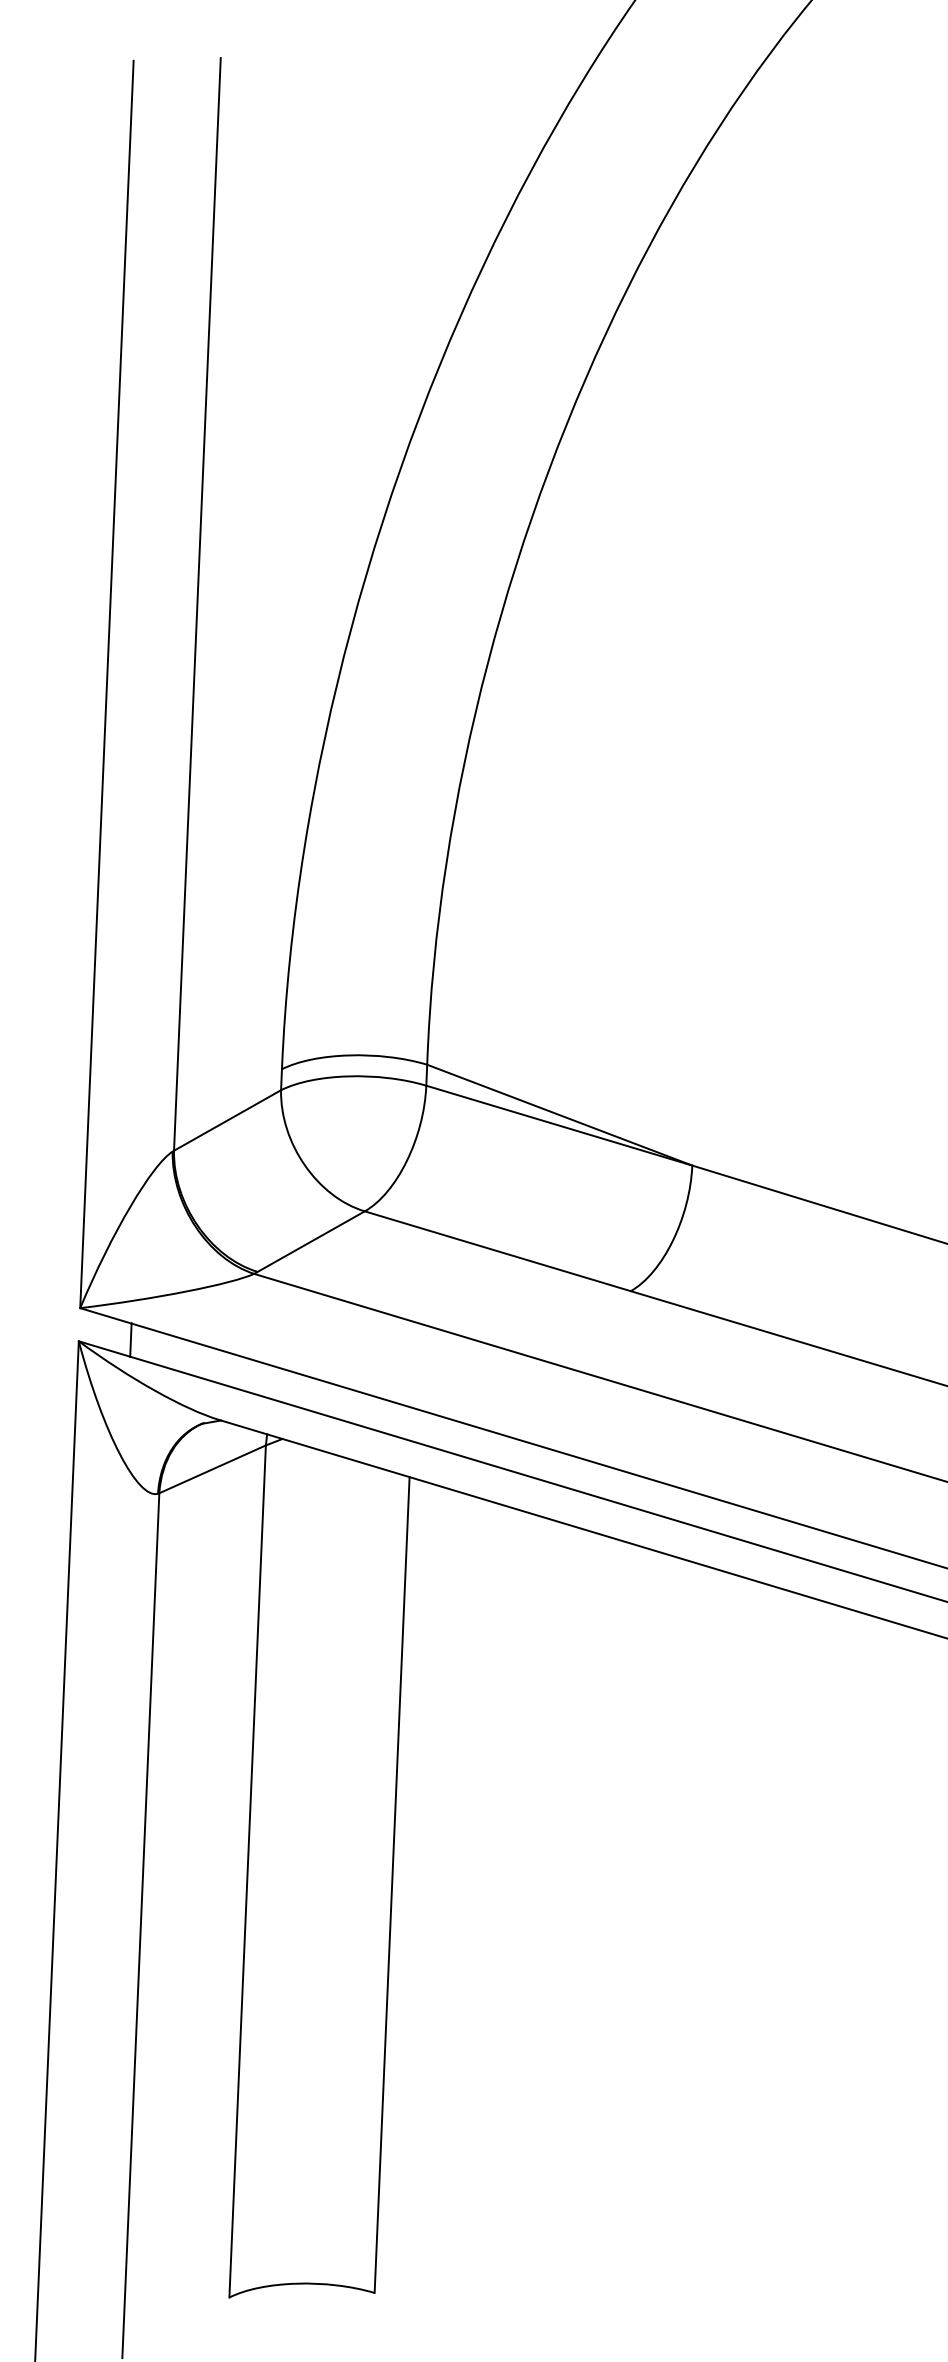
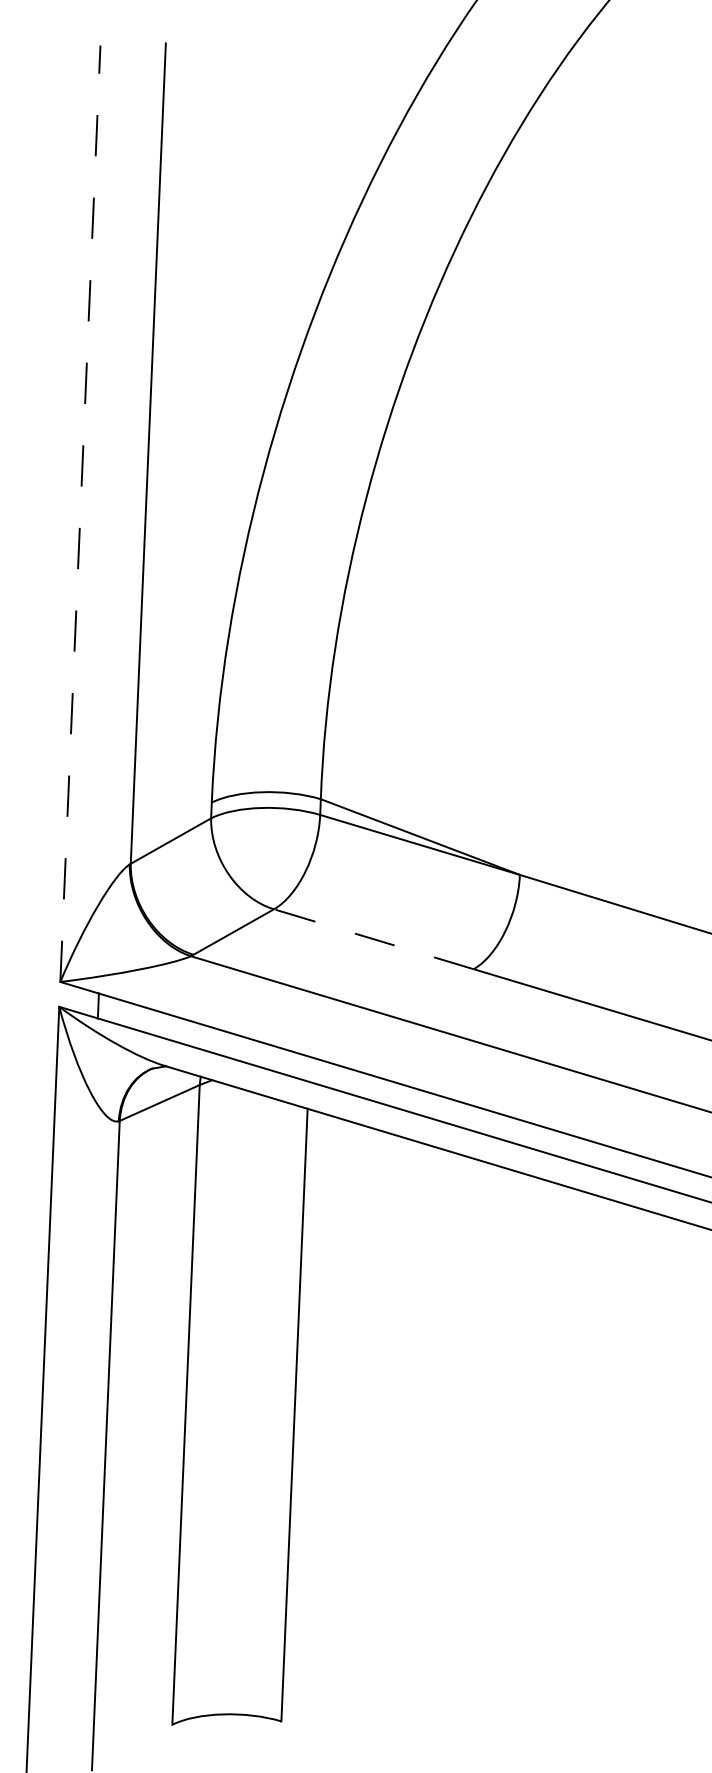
line: (106, 684) -> (80, 513), solid -> dashed
line: (497, 1251) -> (373, 939), solid -> dashed

